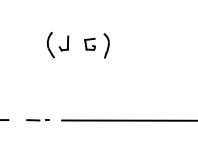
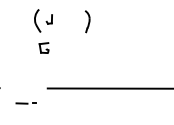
part: (63, 43) -> (49, 19), size x0.7
part: (89, 44) -> (43, 48), moved
line: (37, 120) -> (25, 103), moved

